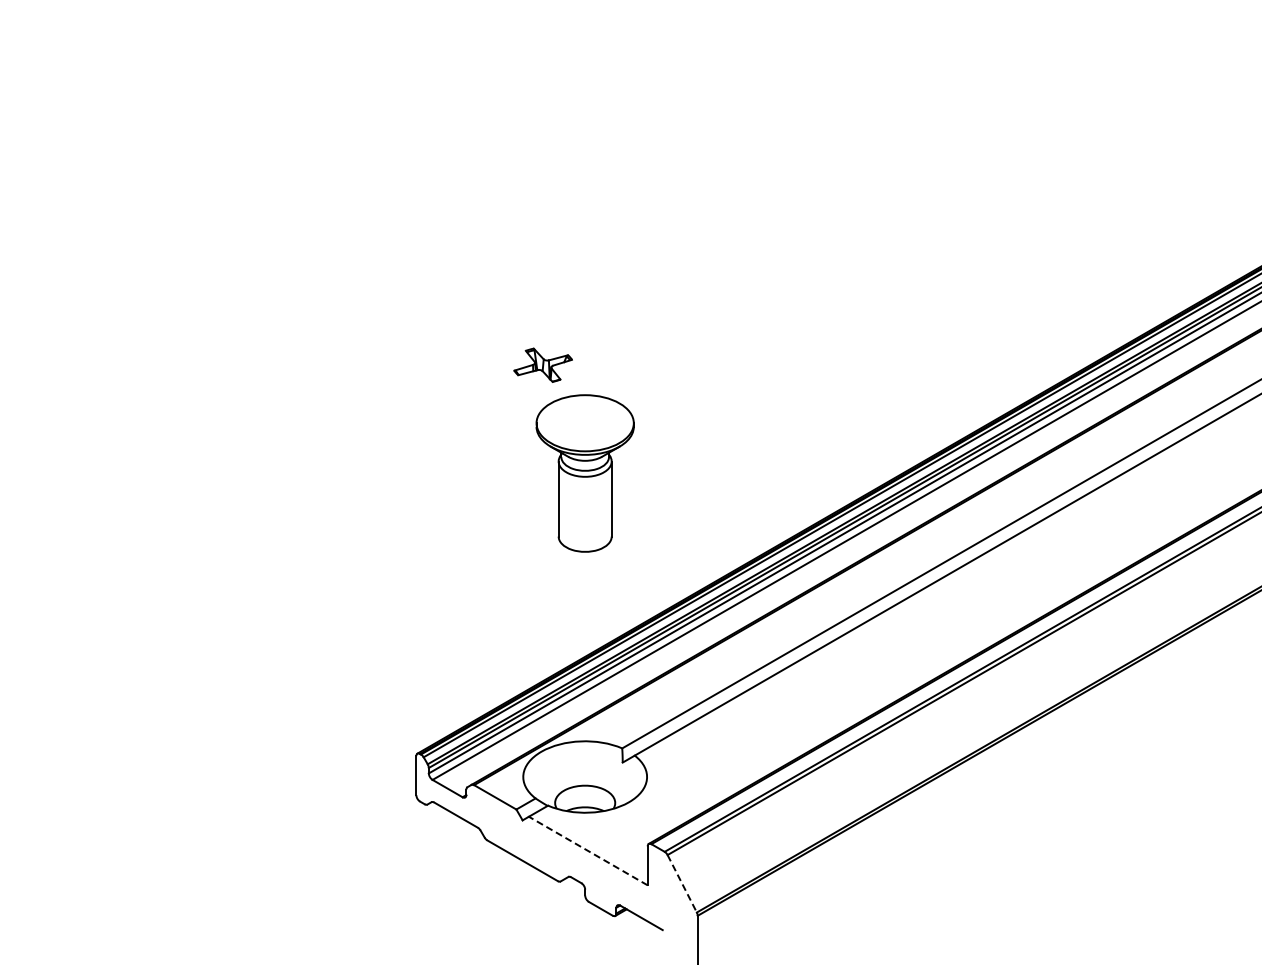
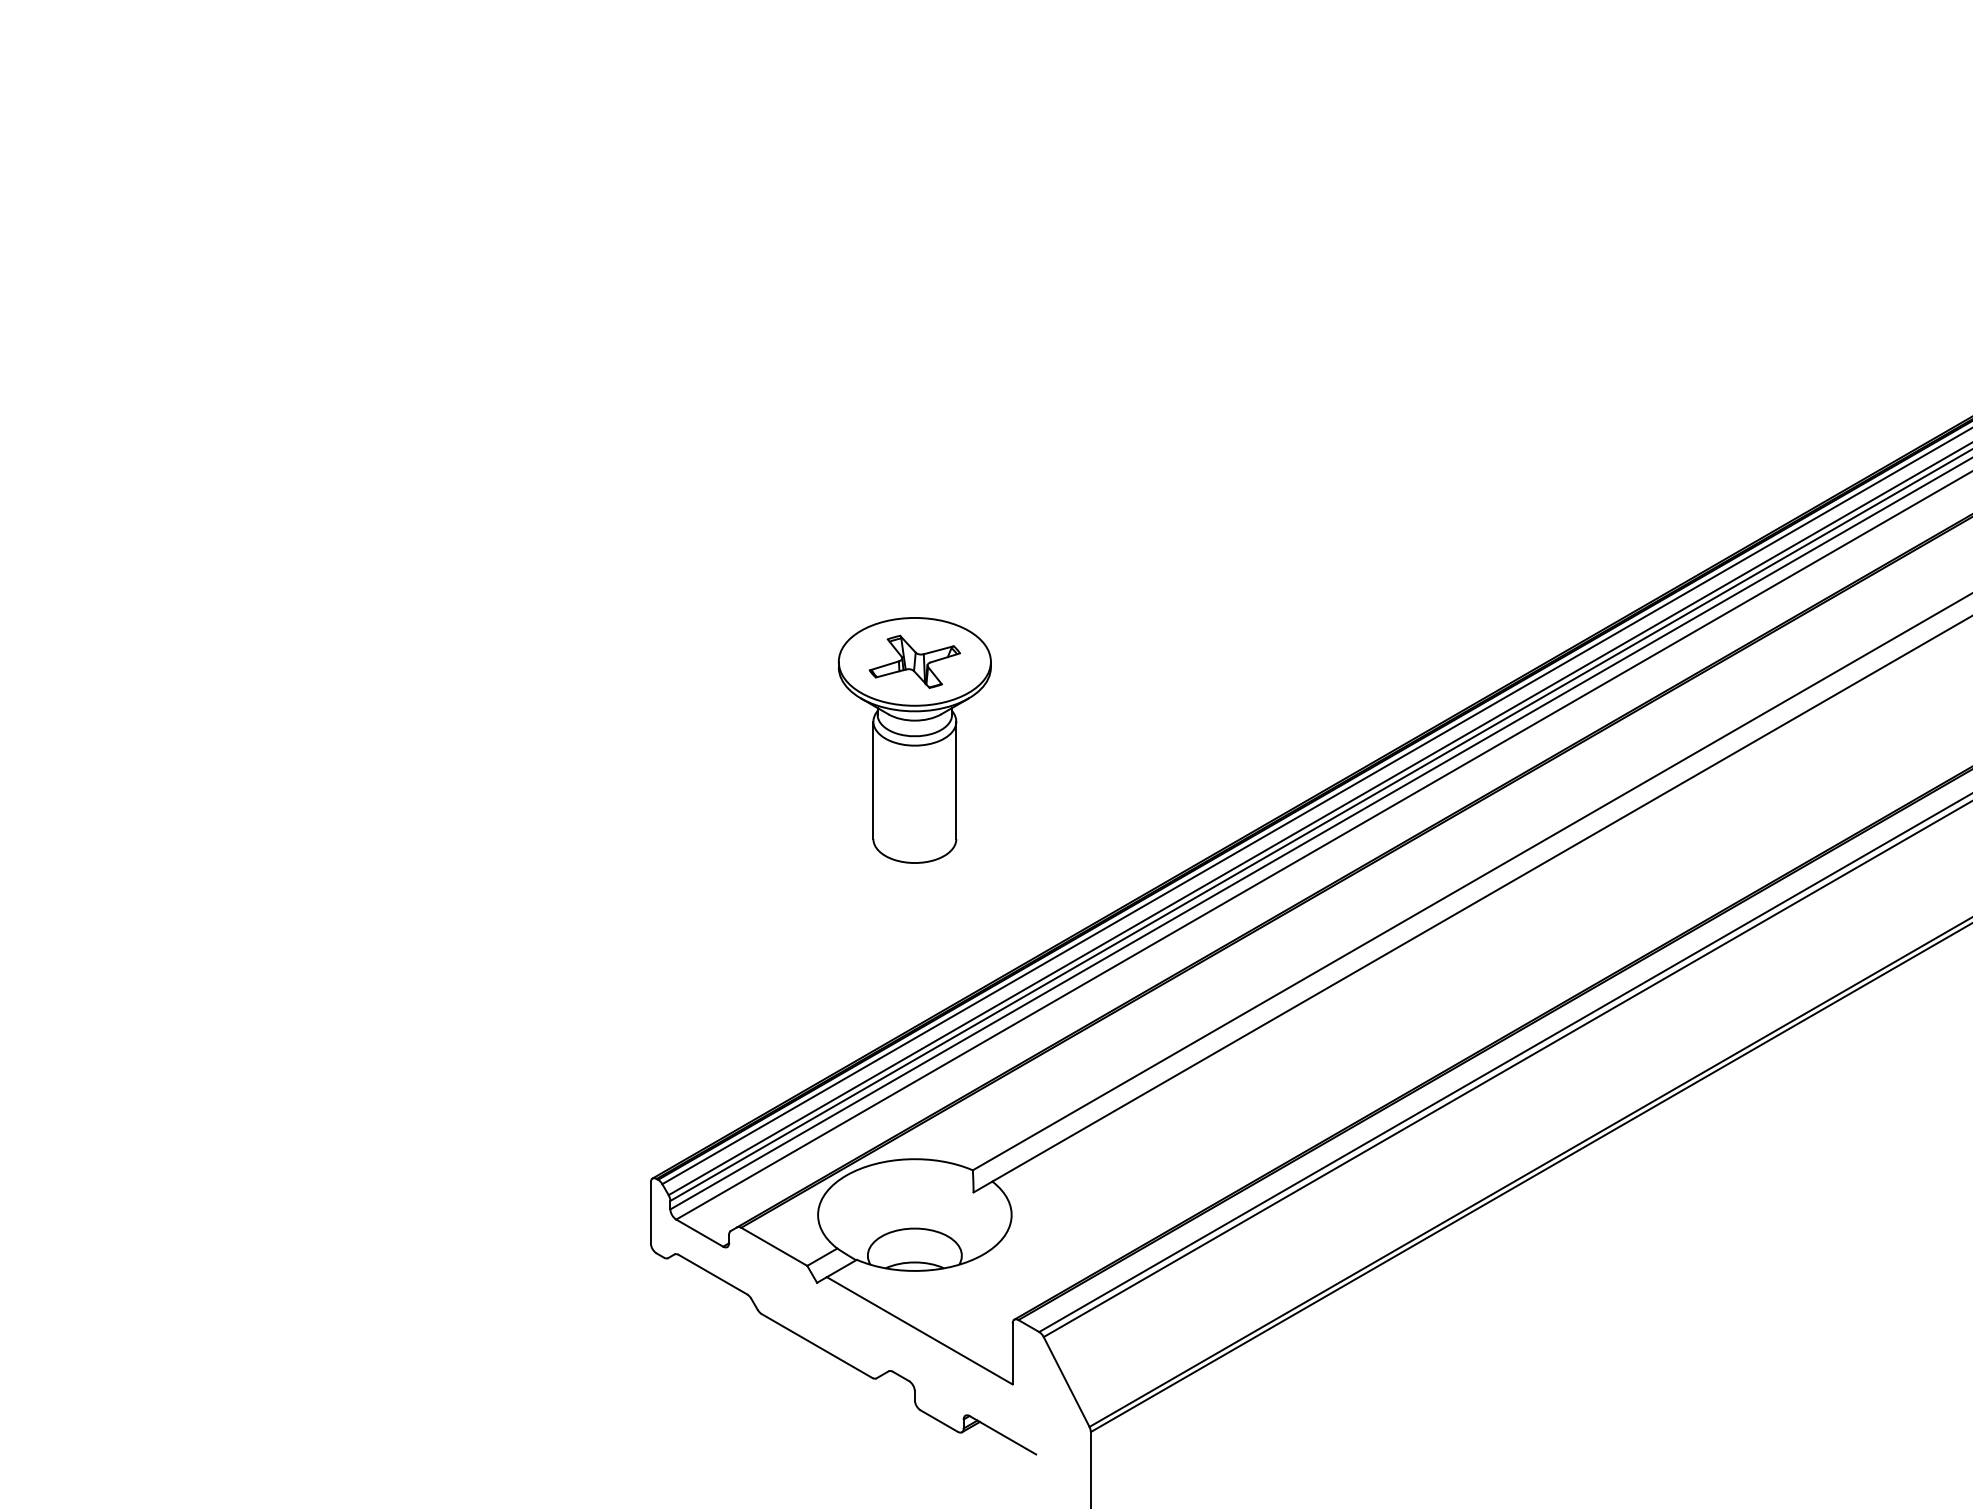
part: (542, 364) -> (913, 660), moved
line: (588, 851) -> (920, 1331), dashed -> solid
line: (682, 884) -> (1067, 1383), dashed -> solid

